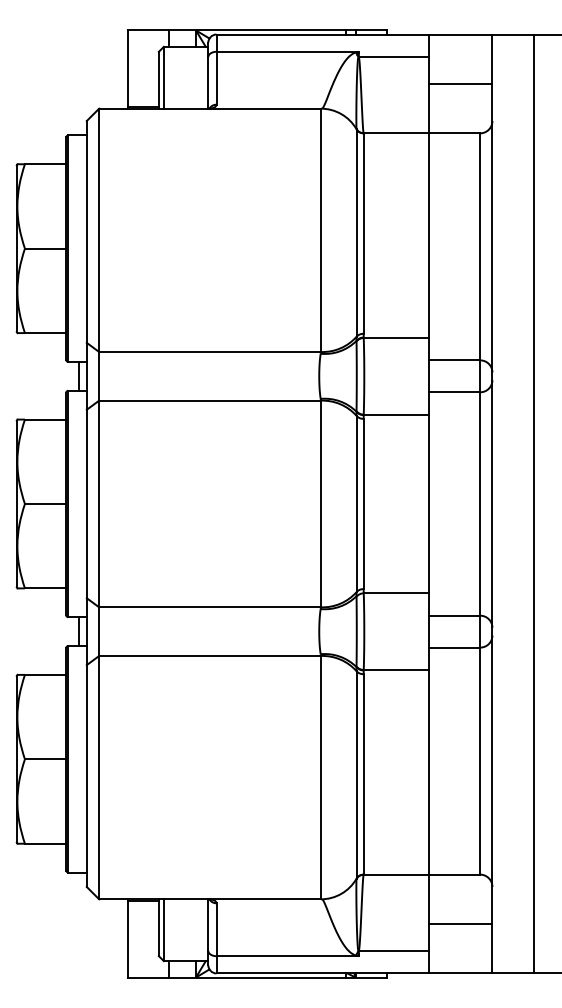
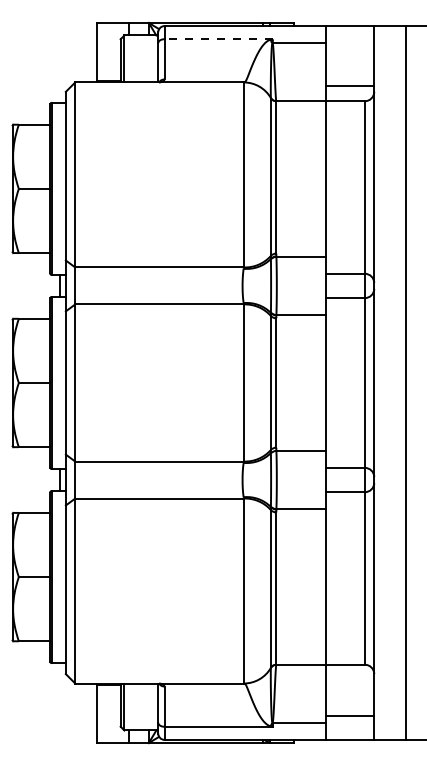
line: (287, 52) -> (218, 39), solid -> dashed
line: (459, 83) -> (349, 85), moved
line: (459, 924) -> (349, 716), moved

